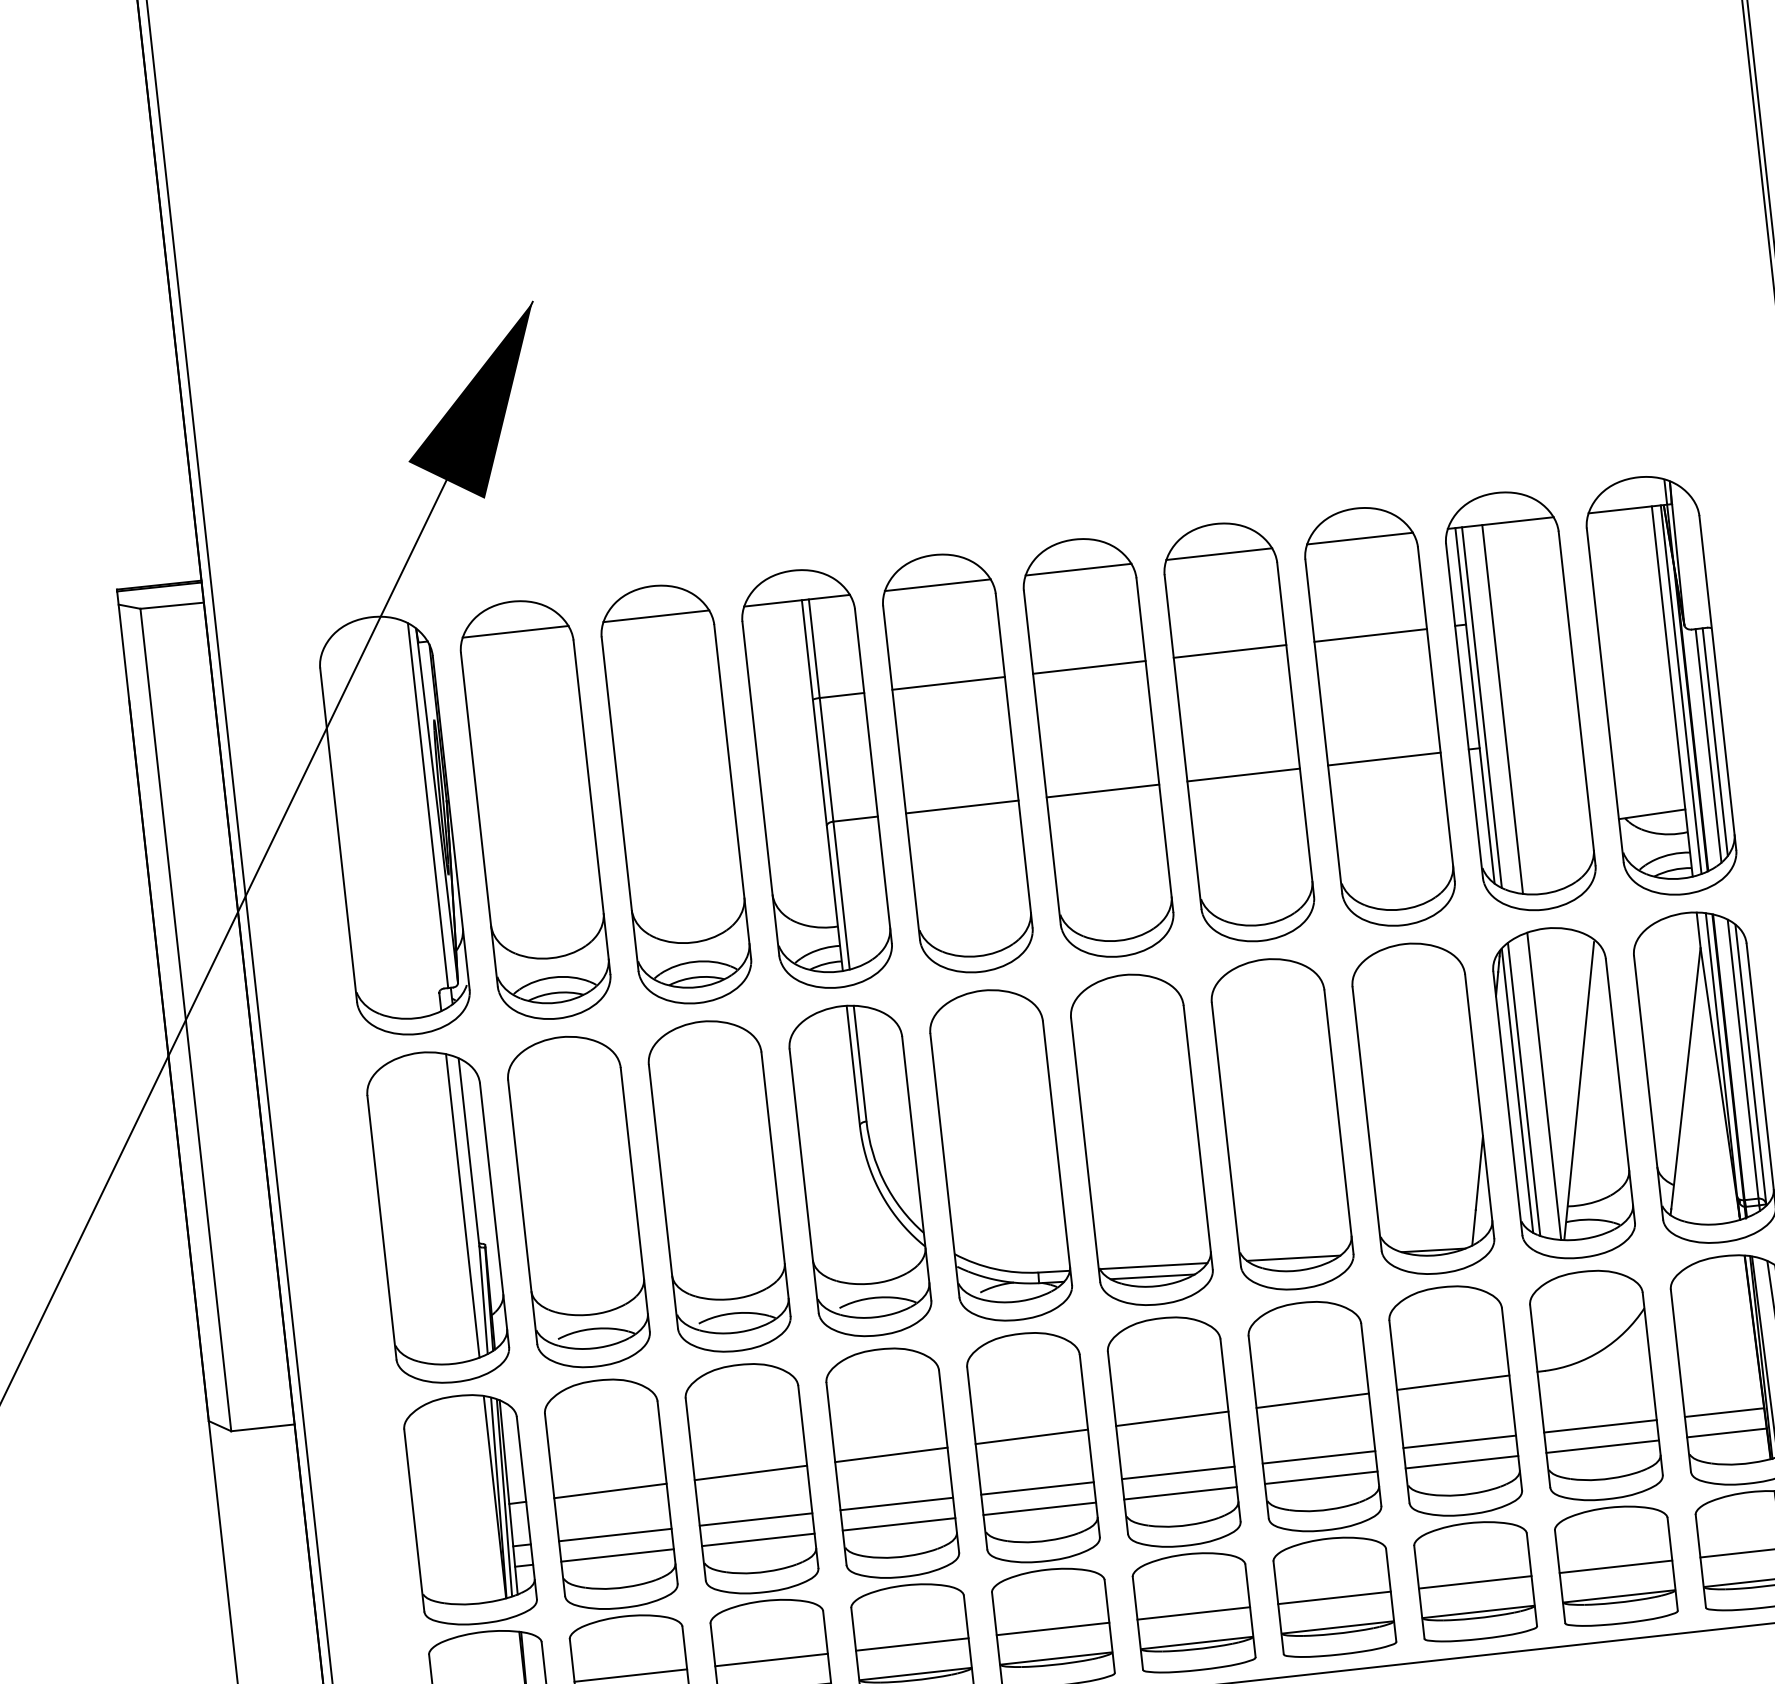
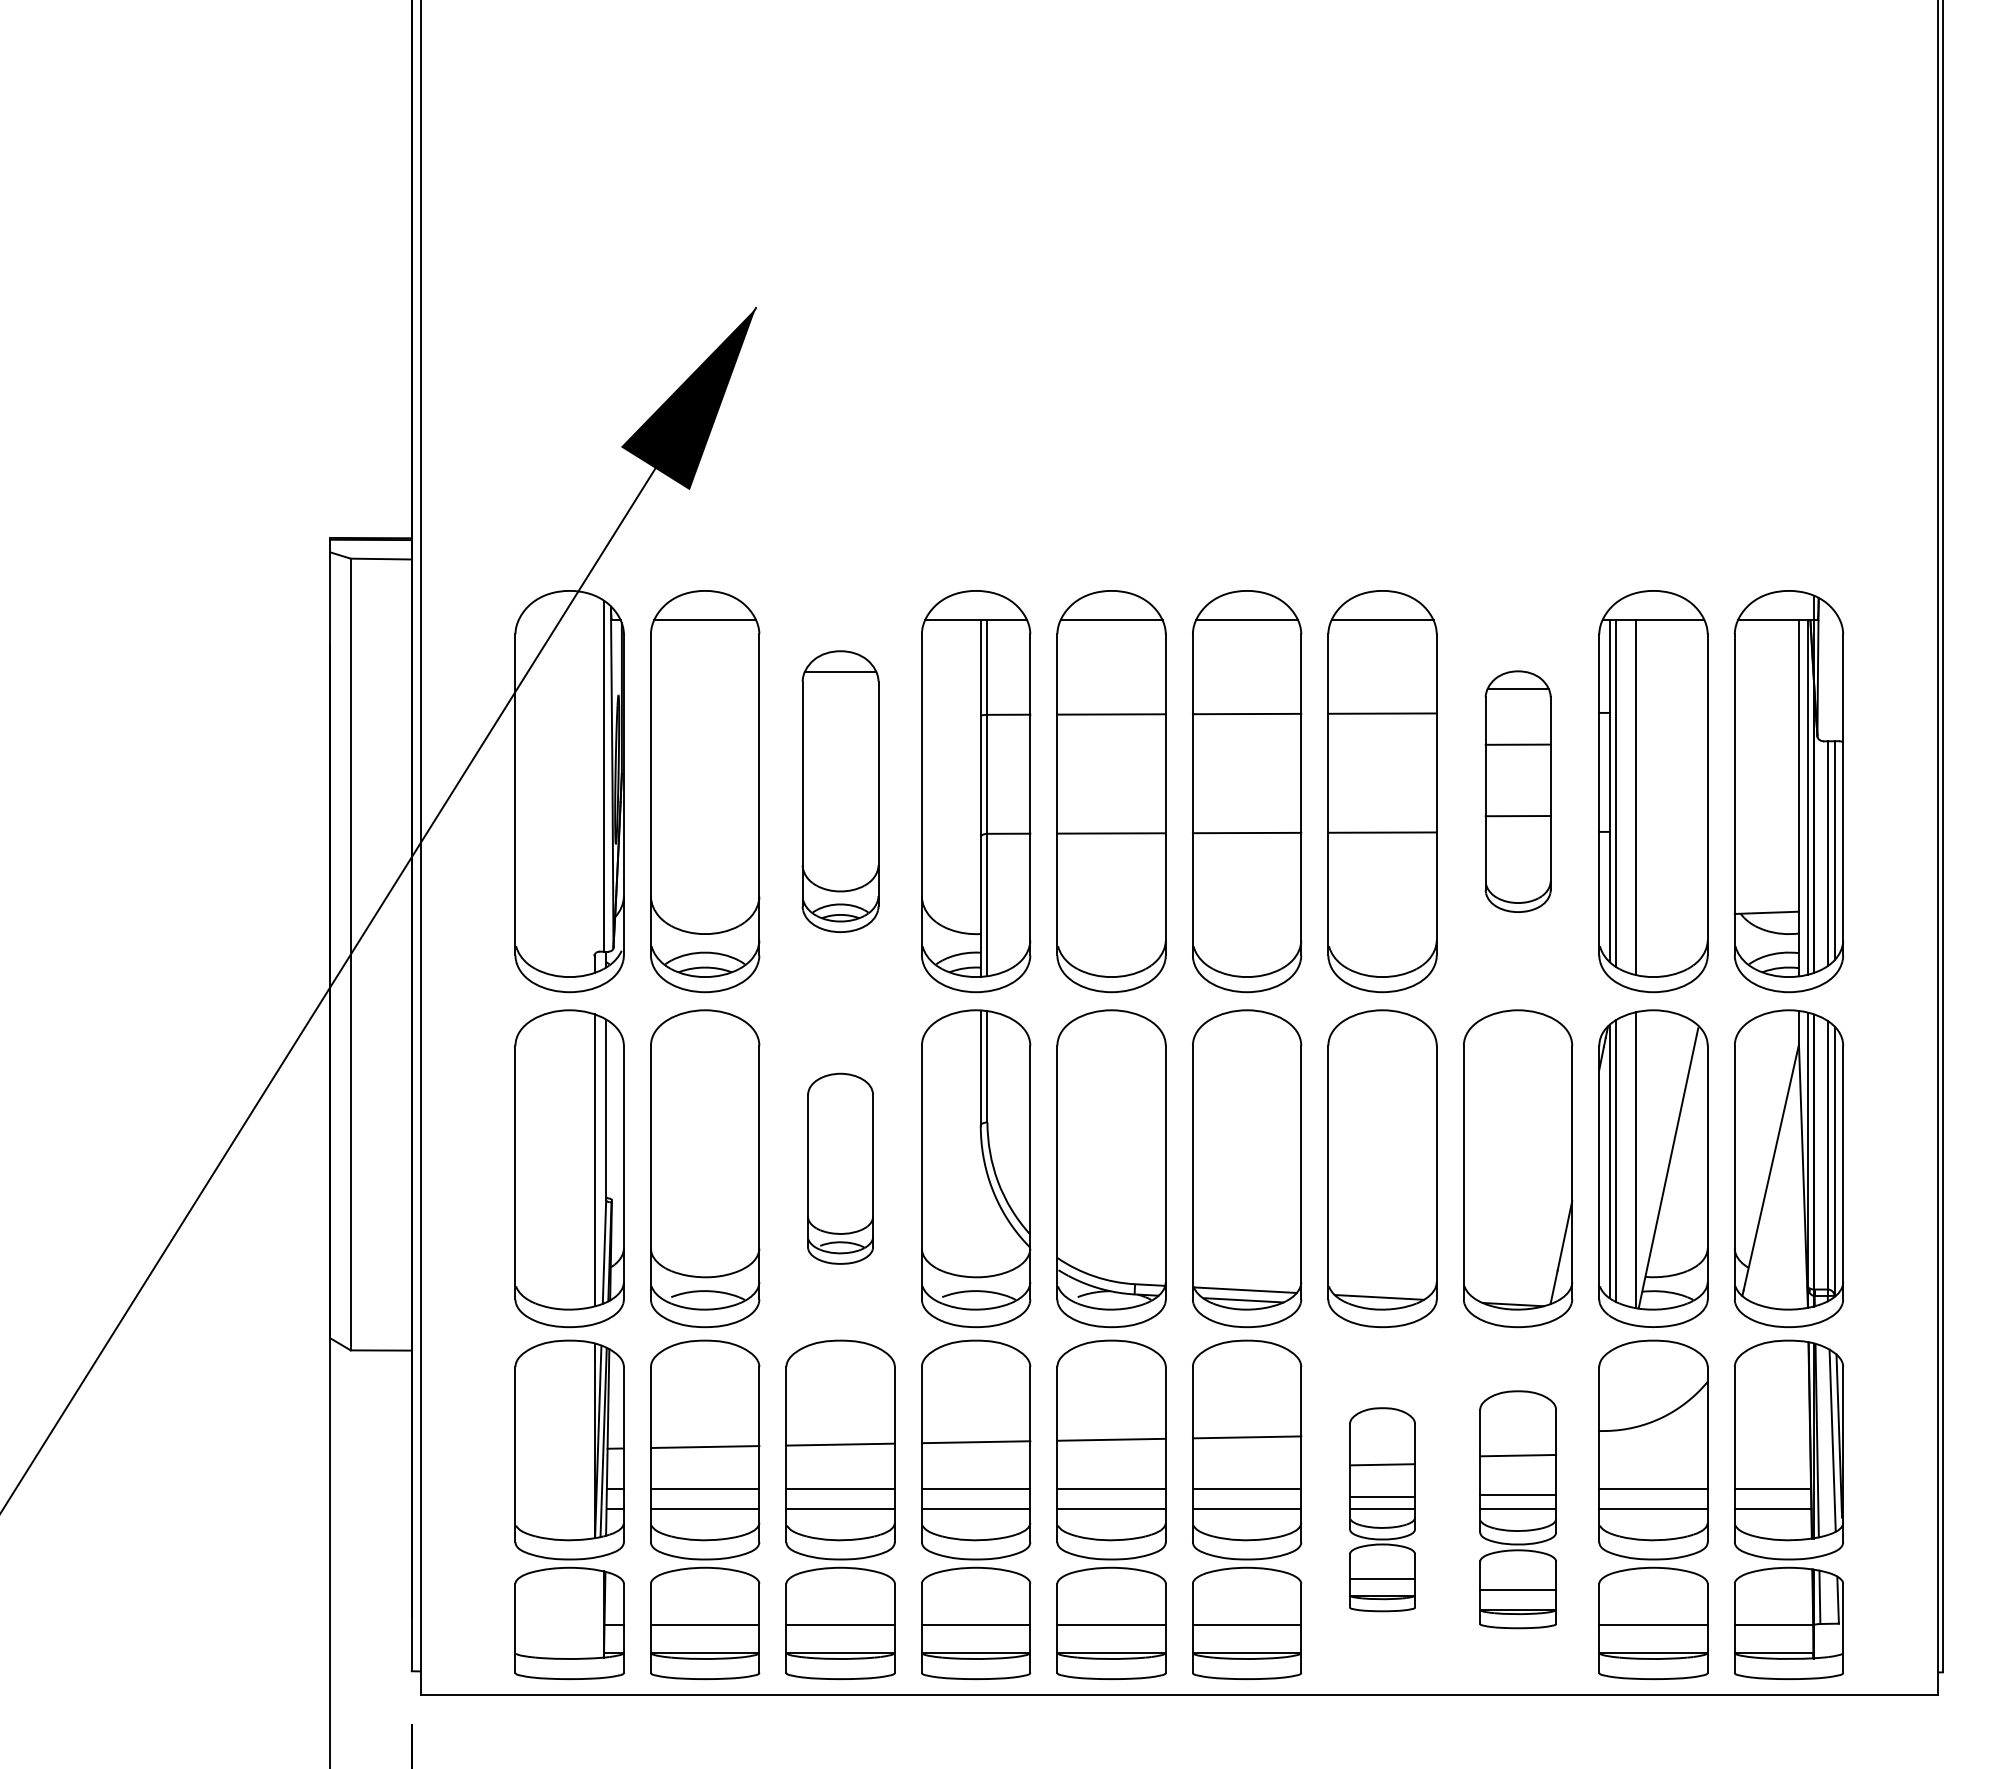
part: (1380, 716) -> (1518, 791), size x0.6
part: (675, 794) -> (840, 791), size x0.7
part: (719, 1186) -> (840, 1168), size x0.6
part: (1462, 1462) -> (1518, 1509), size x0.7
part: (1321, 1478) -> (1382, 1509), size x0.6

